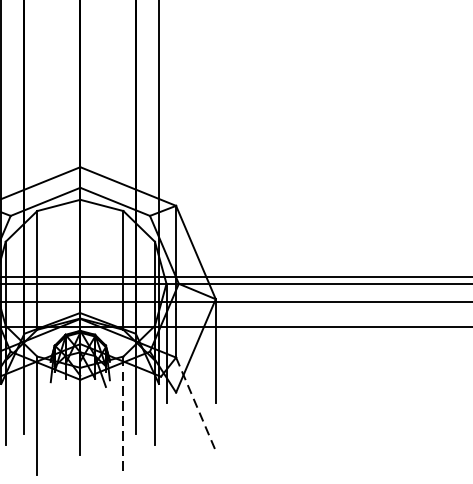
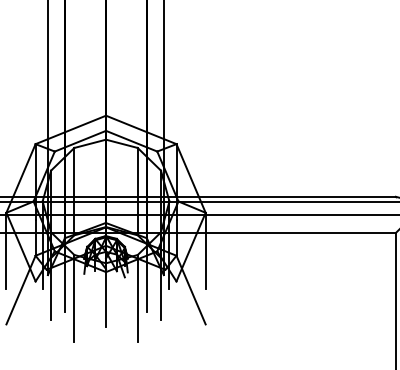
line: (196, 404) -> (191, 290), dashed -> solid
line: (123, 415) -> (137, 298), dashed -> solid

